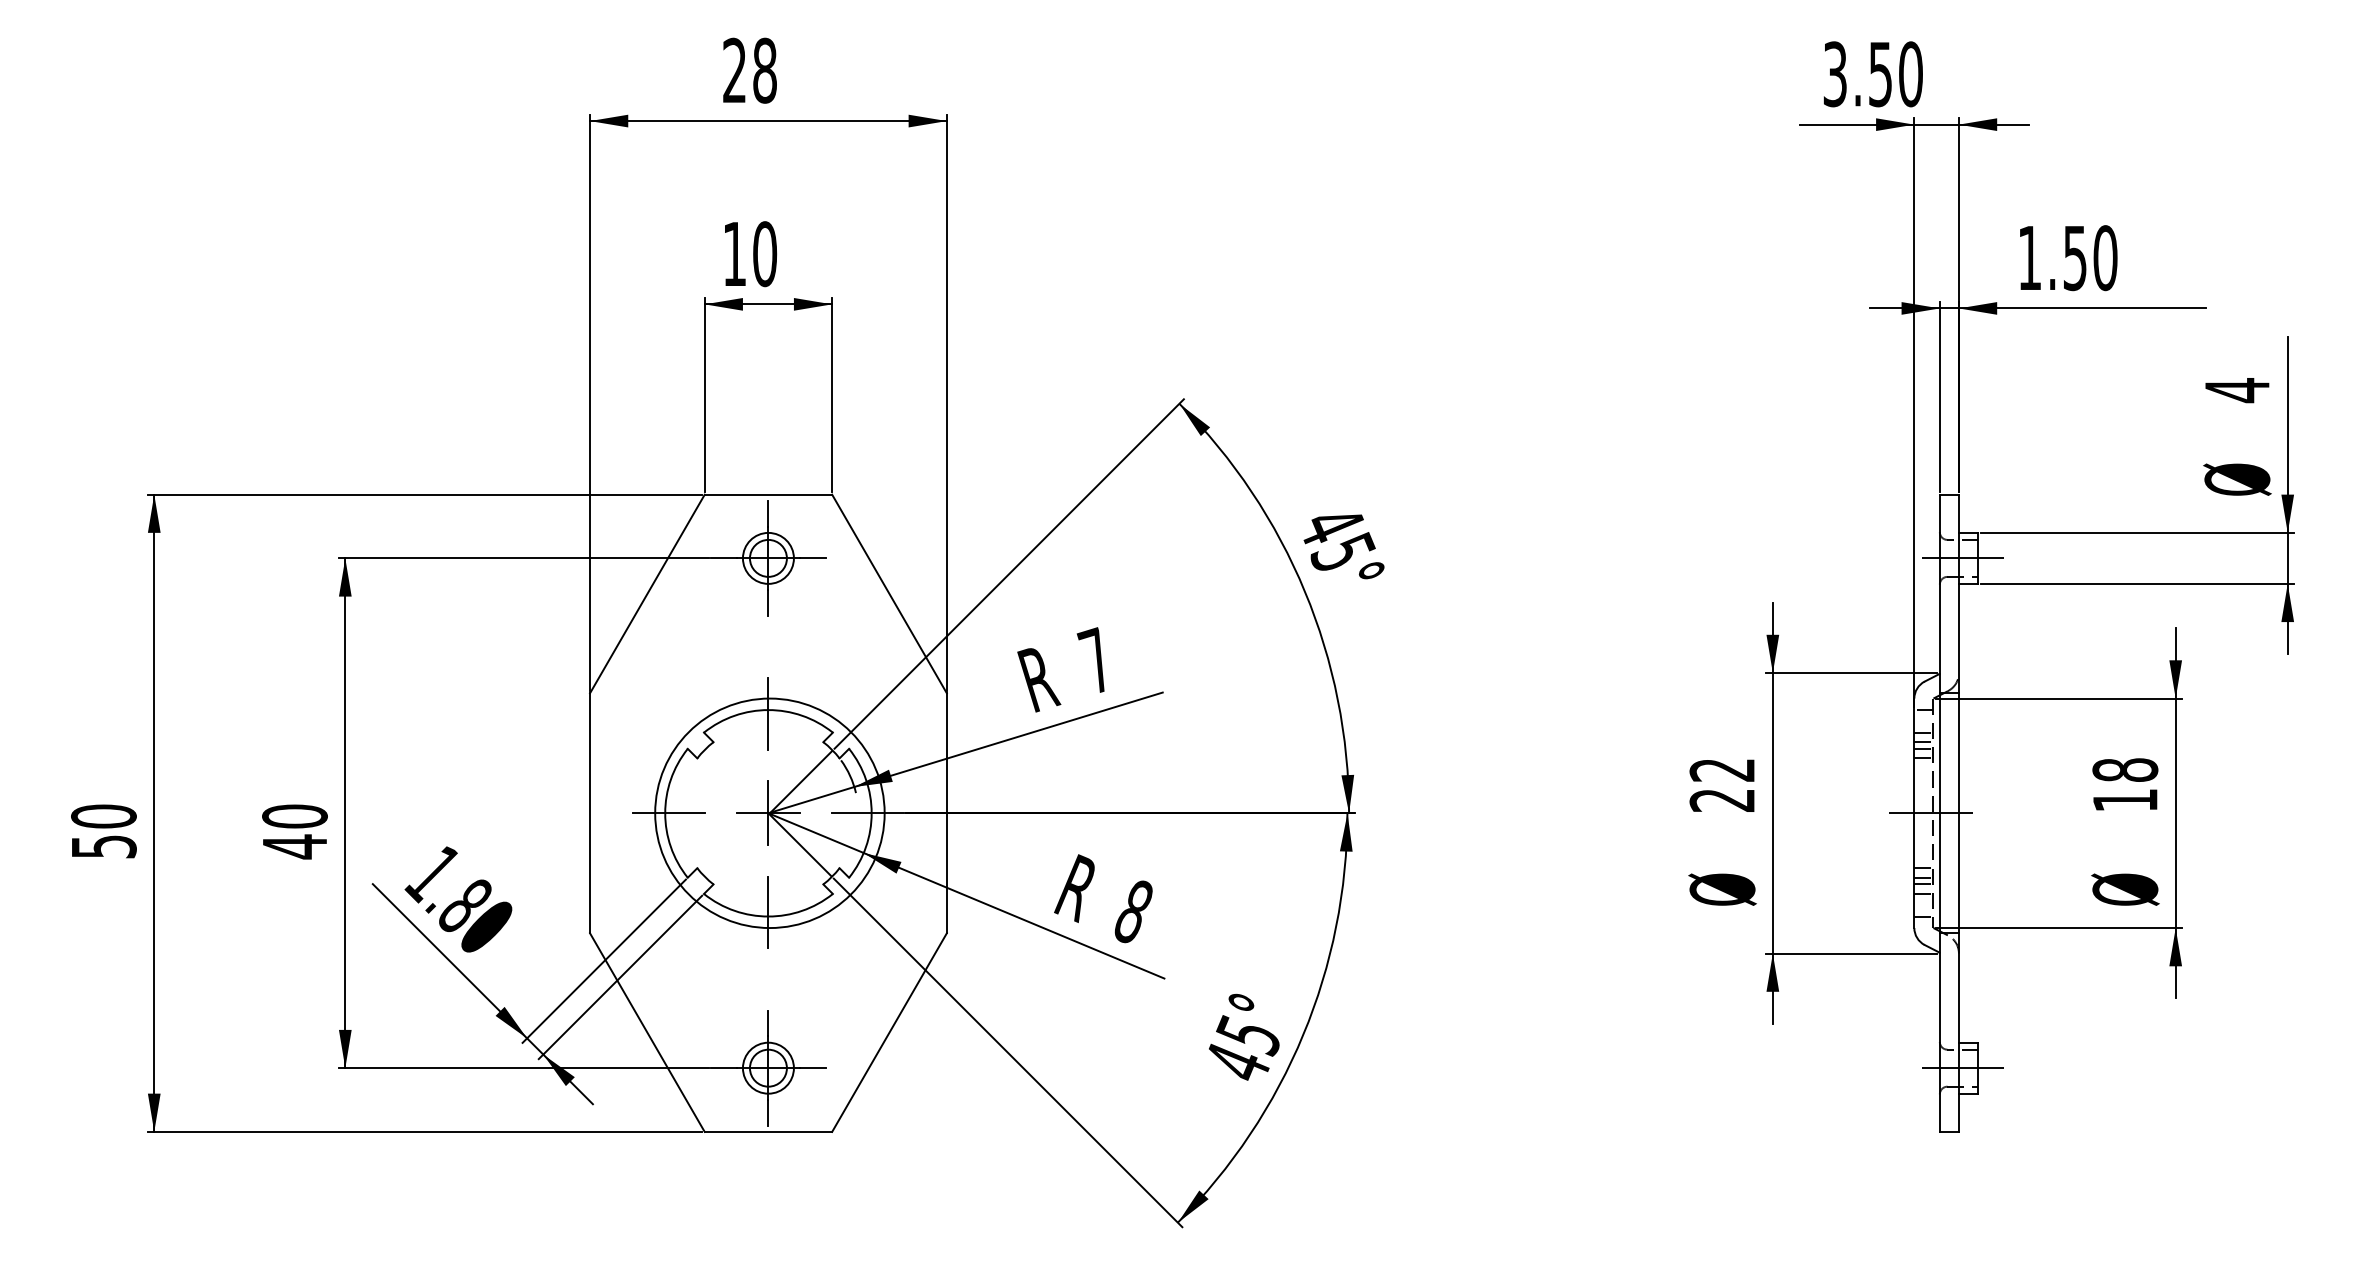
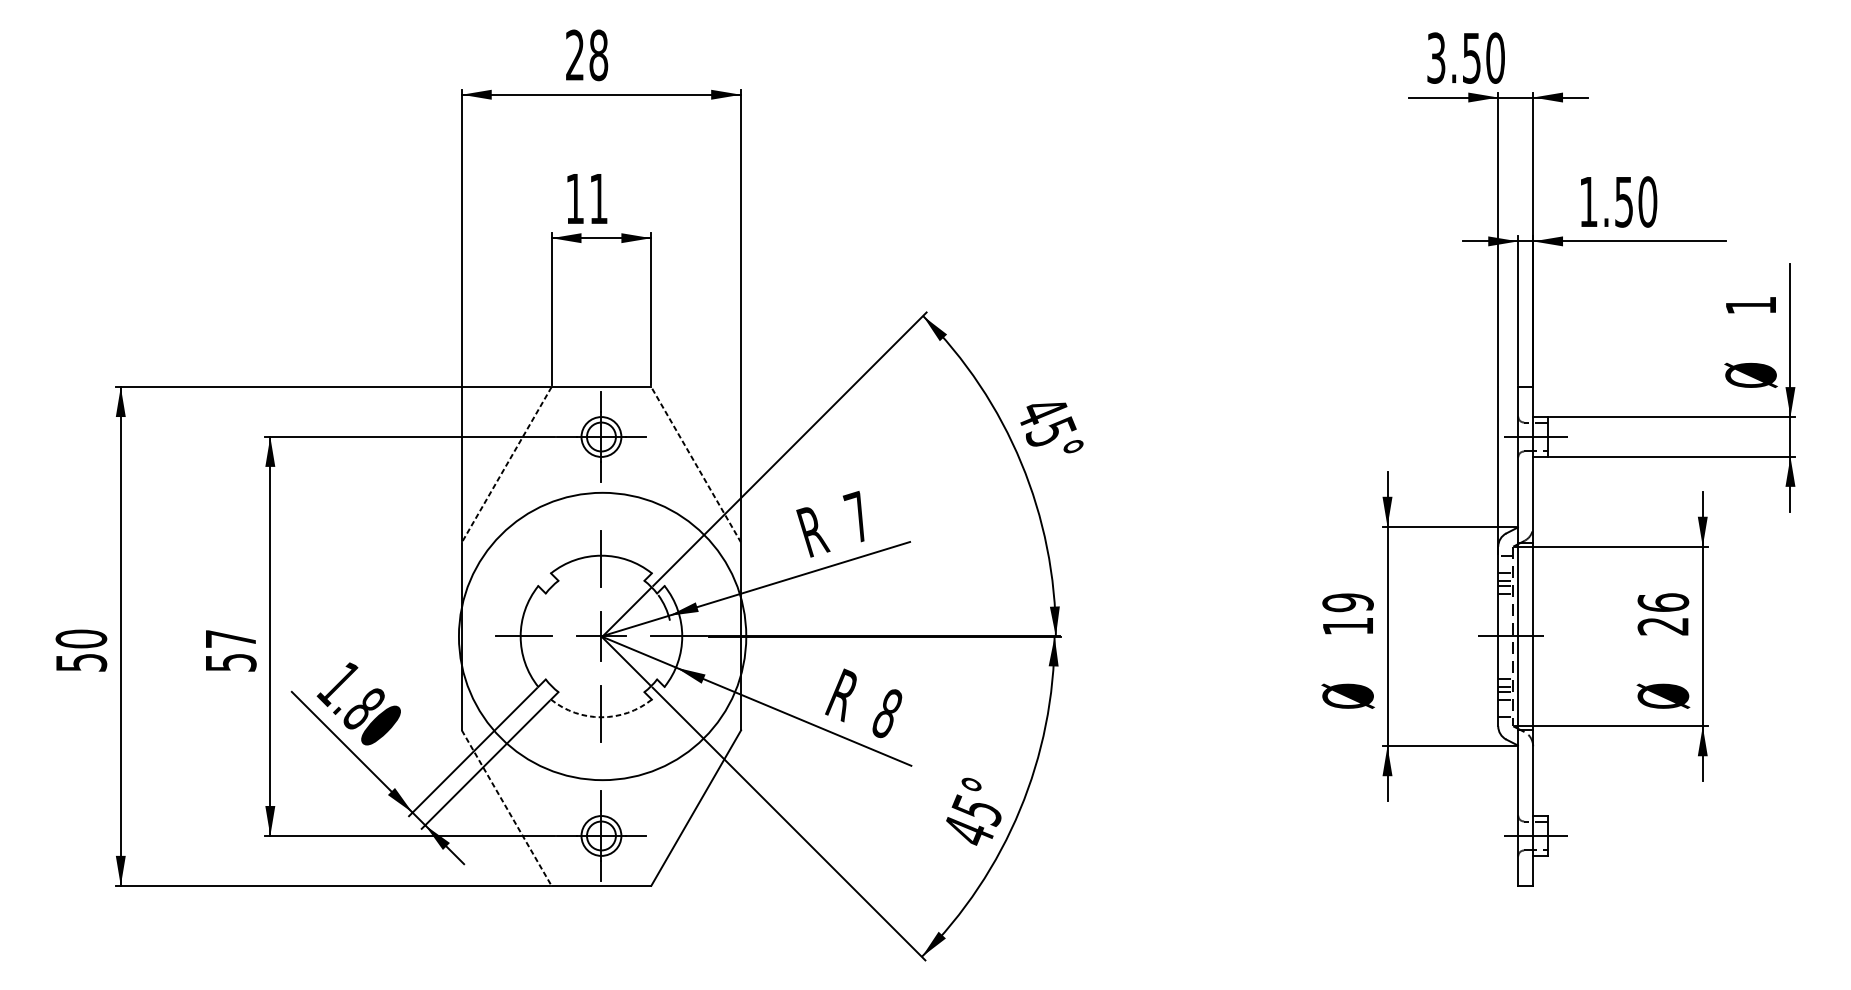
text: (765, 254) -> (599, 199), 10 -> 11
text: (2237, 390) -> (1751, 305), 4 -> 1
line: (647, 594) -> (506, 465), solid -> dashed
line: (889, 594) -> (696, 465), solid -> dashed
text: (1722, 784) -> (1348, 613), 22 -> 19
text: (2125, 784) -> (1663, 613), 18 -> 26
circle: (769, 813) -> (602, 636), size x1.6
text: (294, 831) -> (230, 650), 40 -> 57
arc: (768, 916) -> (601, 717), solid -> dashed
line: (647, 1032) -> (506, 808), solid -> dashed

